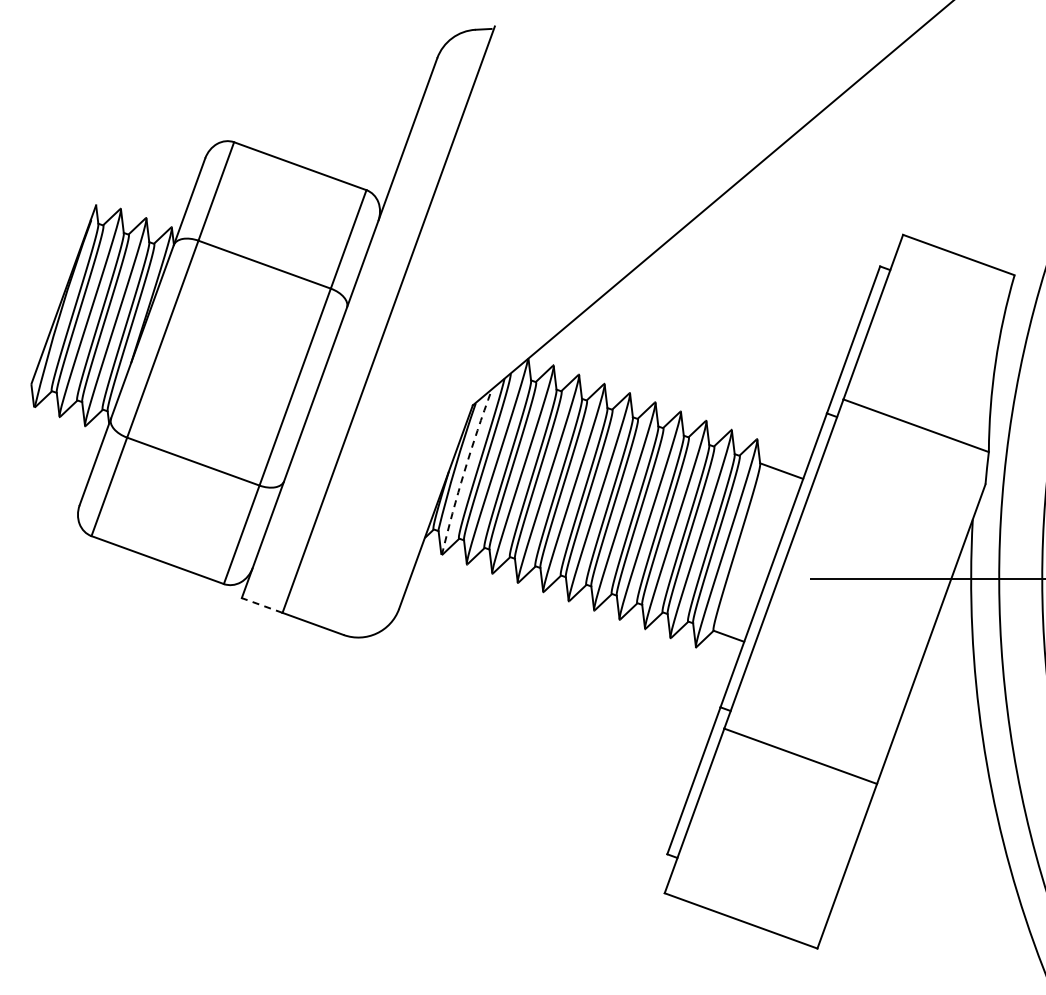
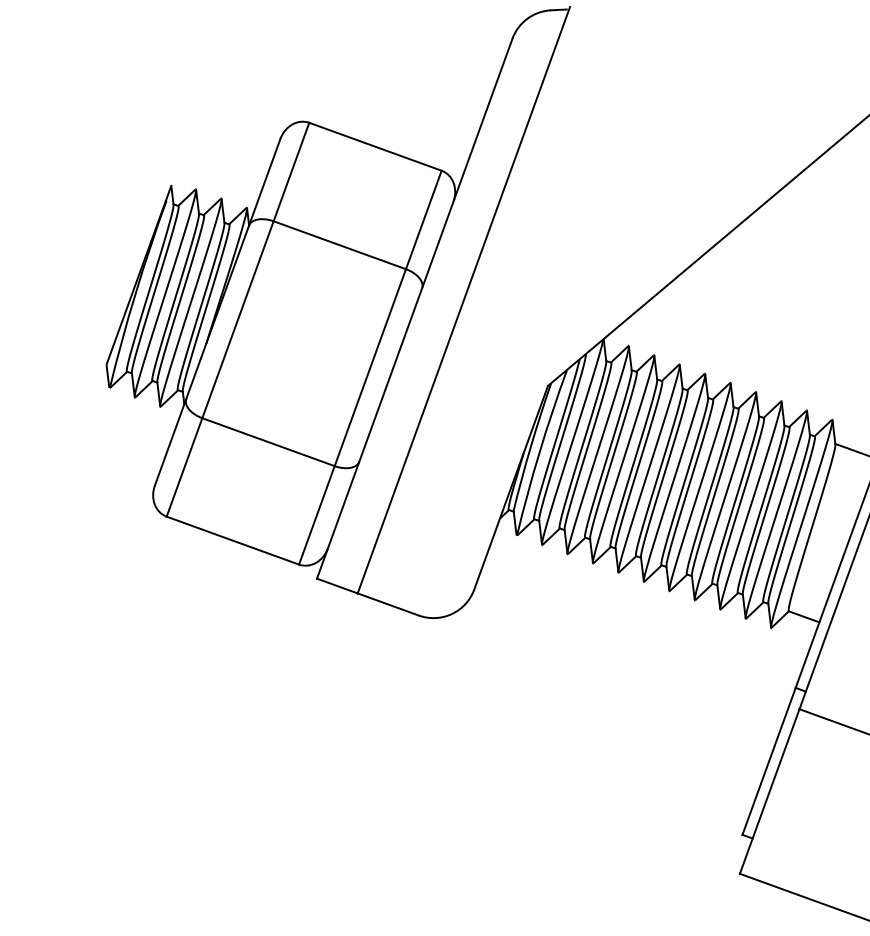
arc: (464, 471) -> (539, 452), dashed -> solid
line: (262, 605) -> (337, 586), dashed -> solid

